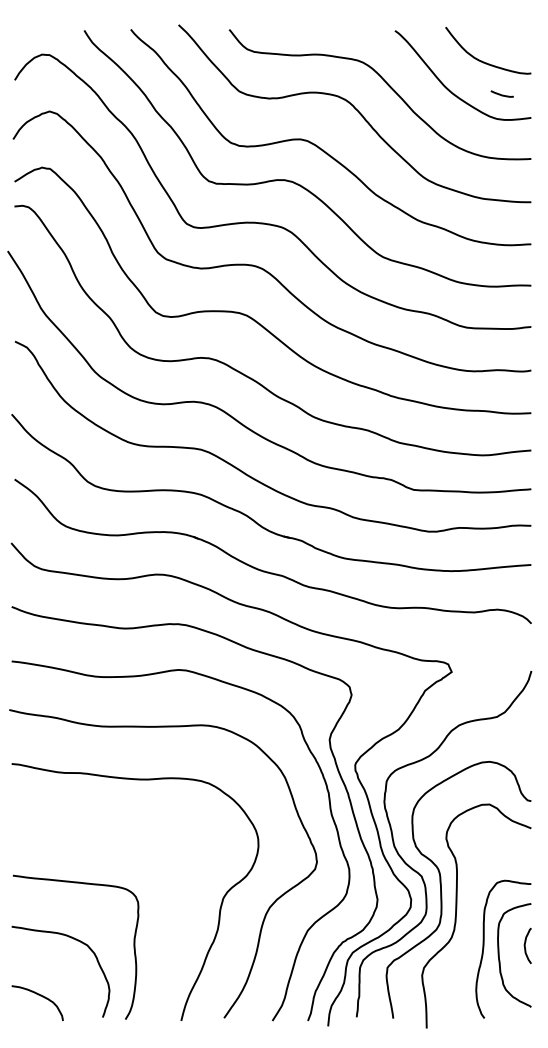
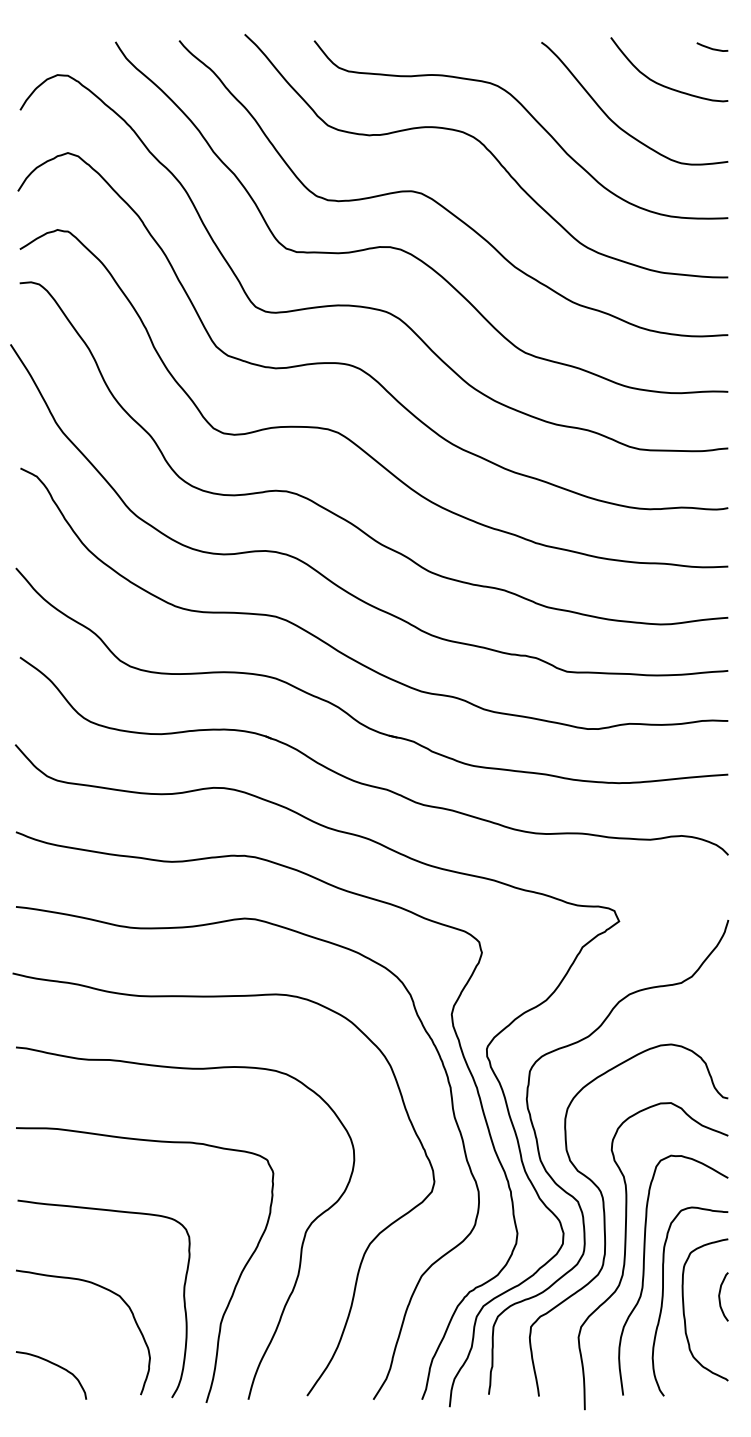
line: (501, 94) -> (711, 47), moved
curve: (470, 929) -> (644, 1274), added
curve: (166, 950) -> (227, 1303), added

